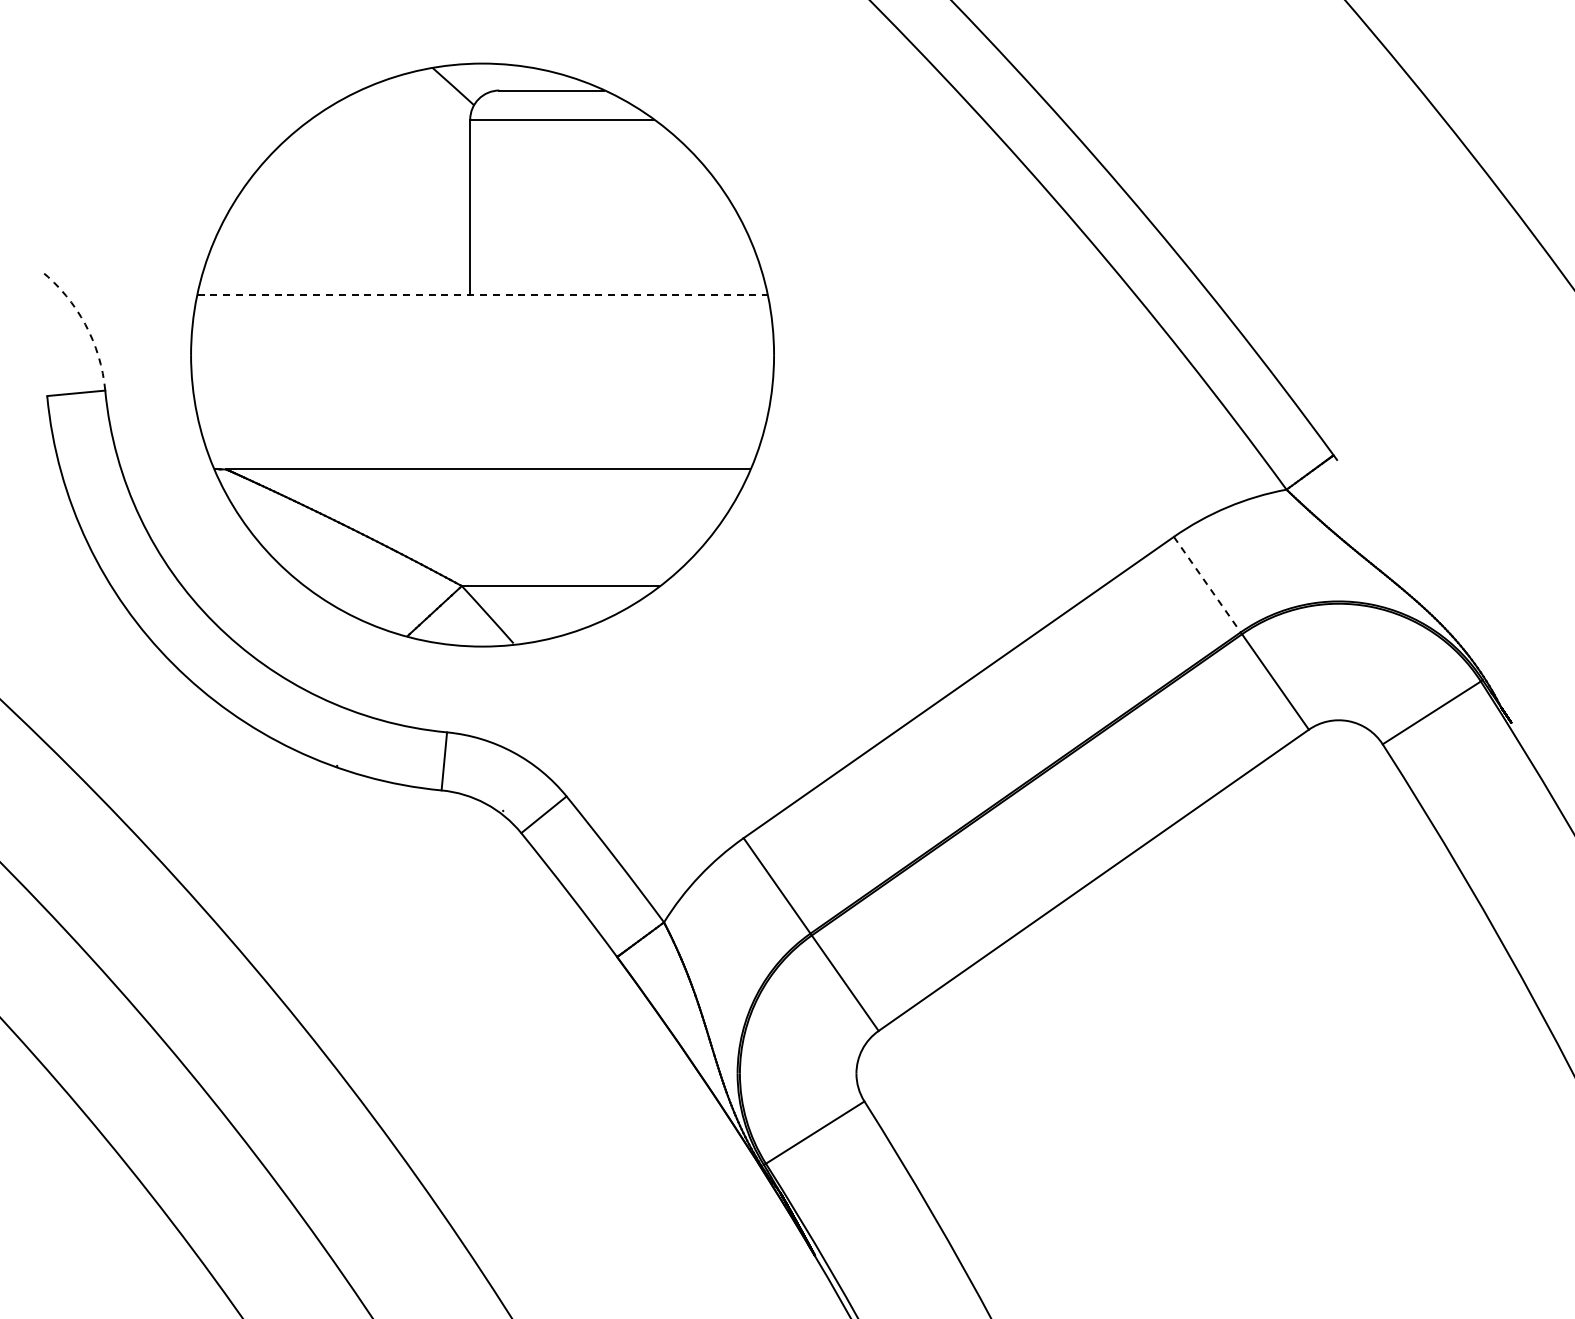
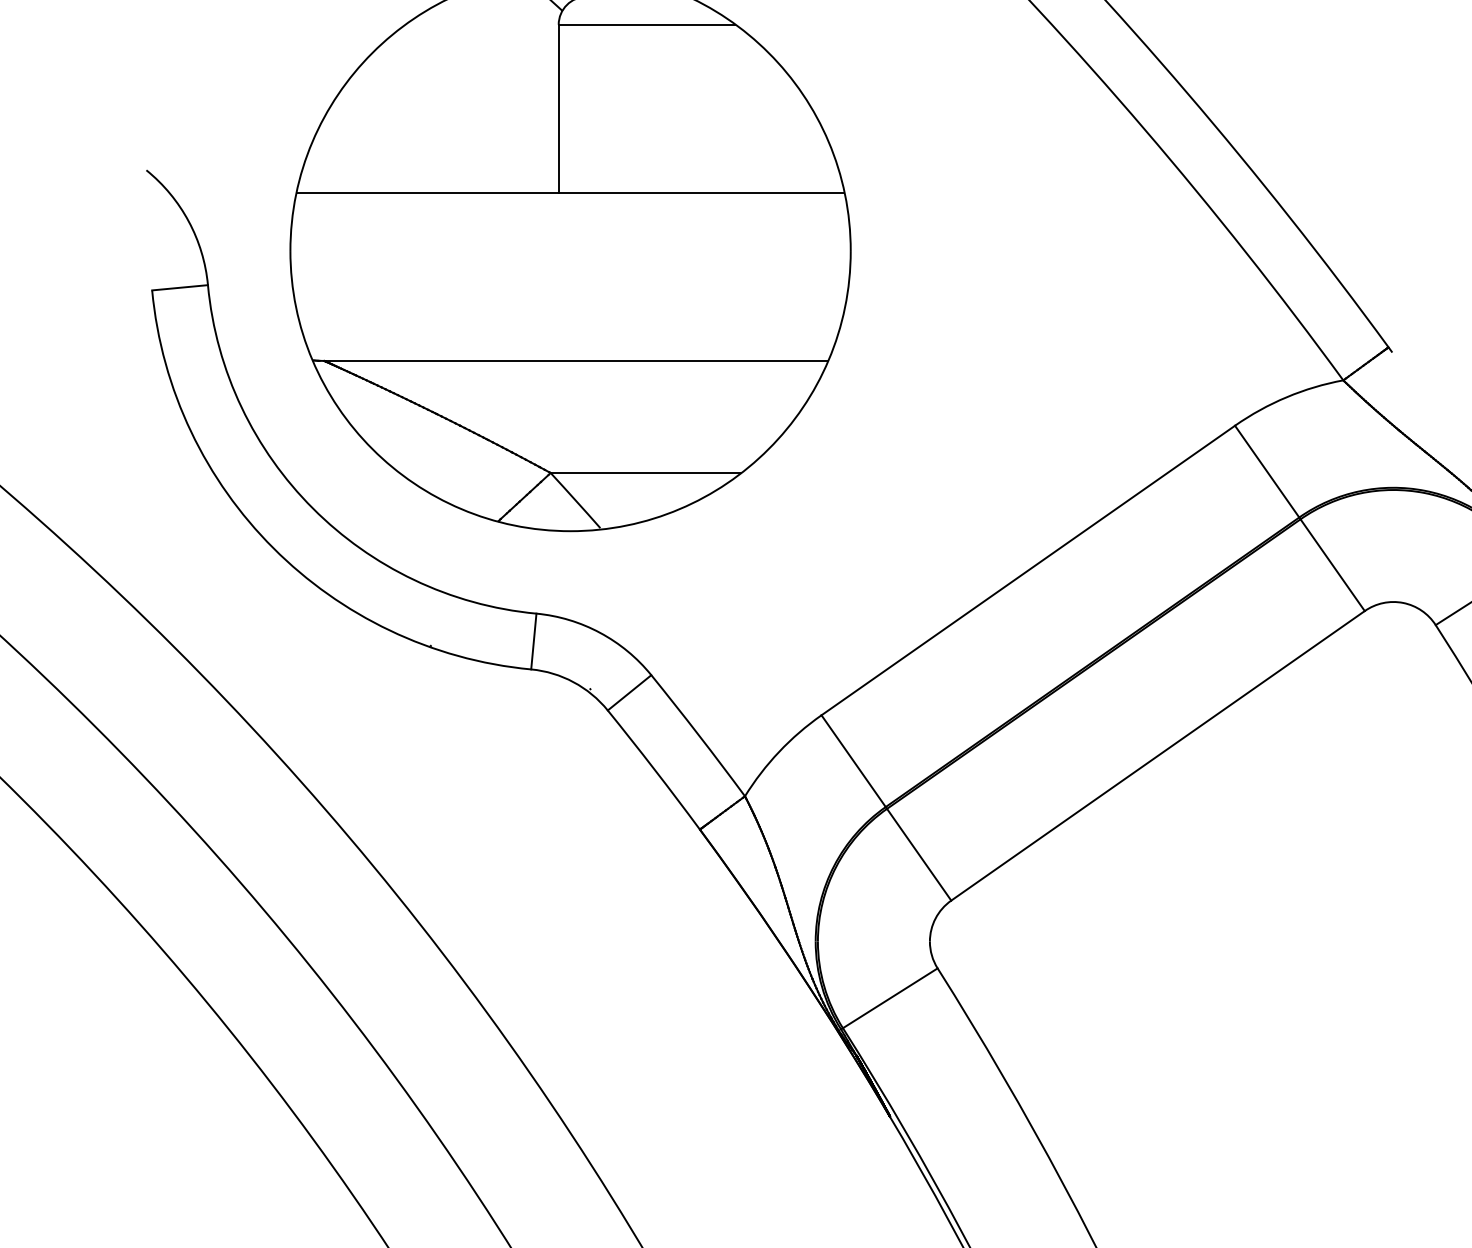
line: (482, 294) -> (570, 192), dashed -> solid
arc: (85, 324) -> (188, 221), dashed -> solid
line: (1207, 585) -> (1267, 472), dashed -> solid

